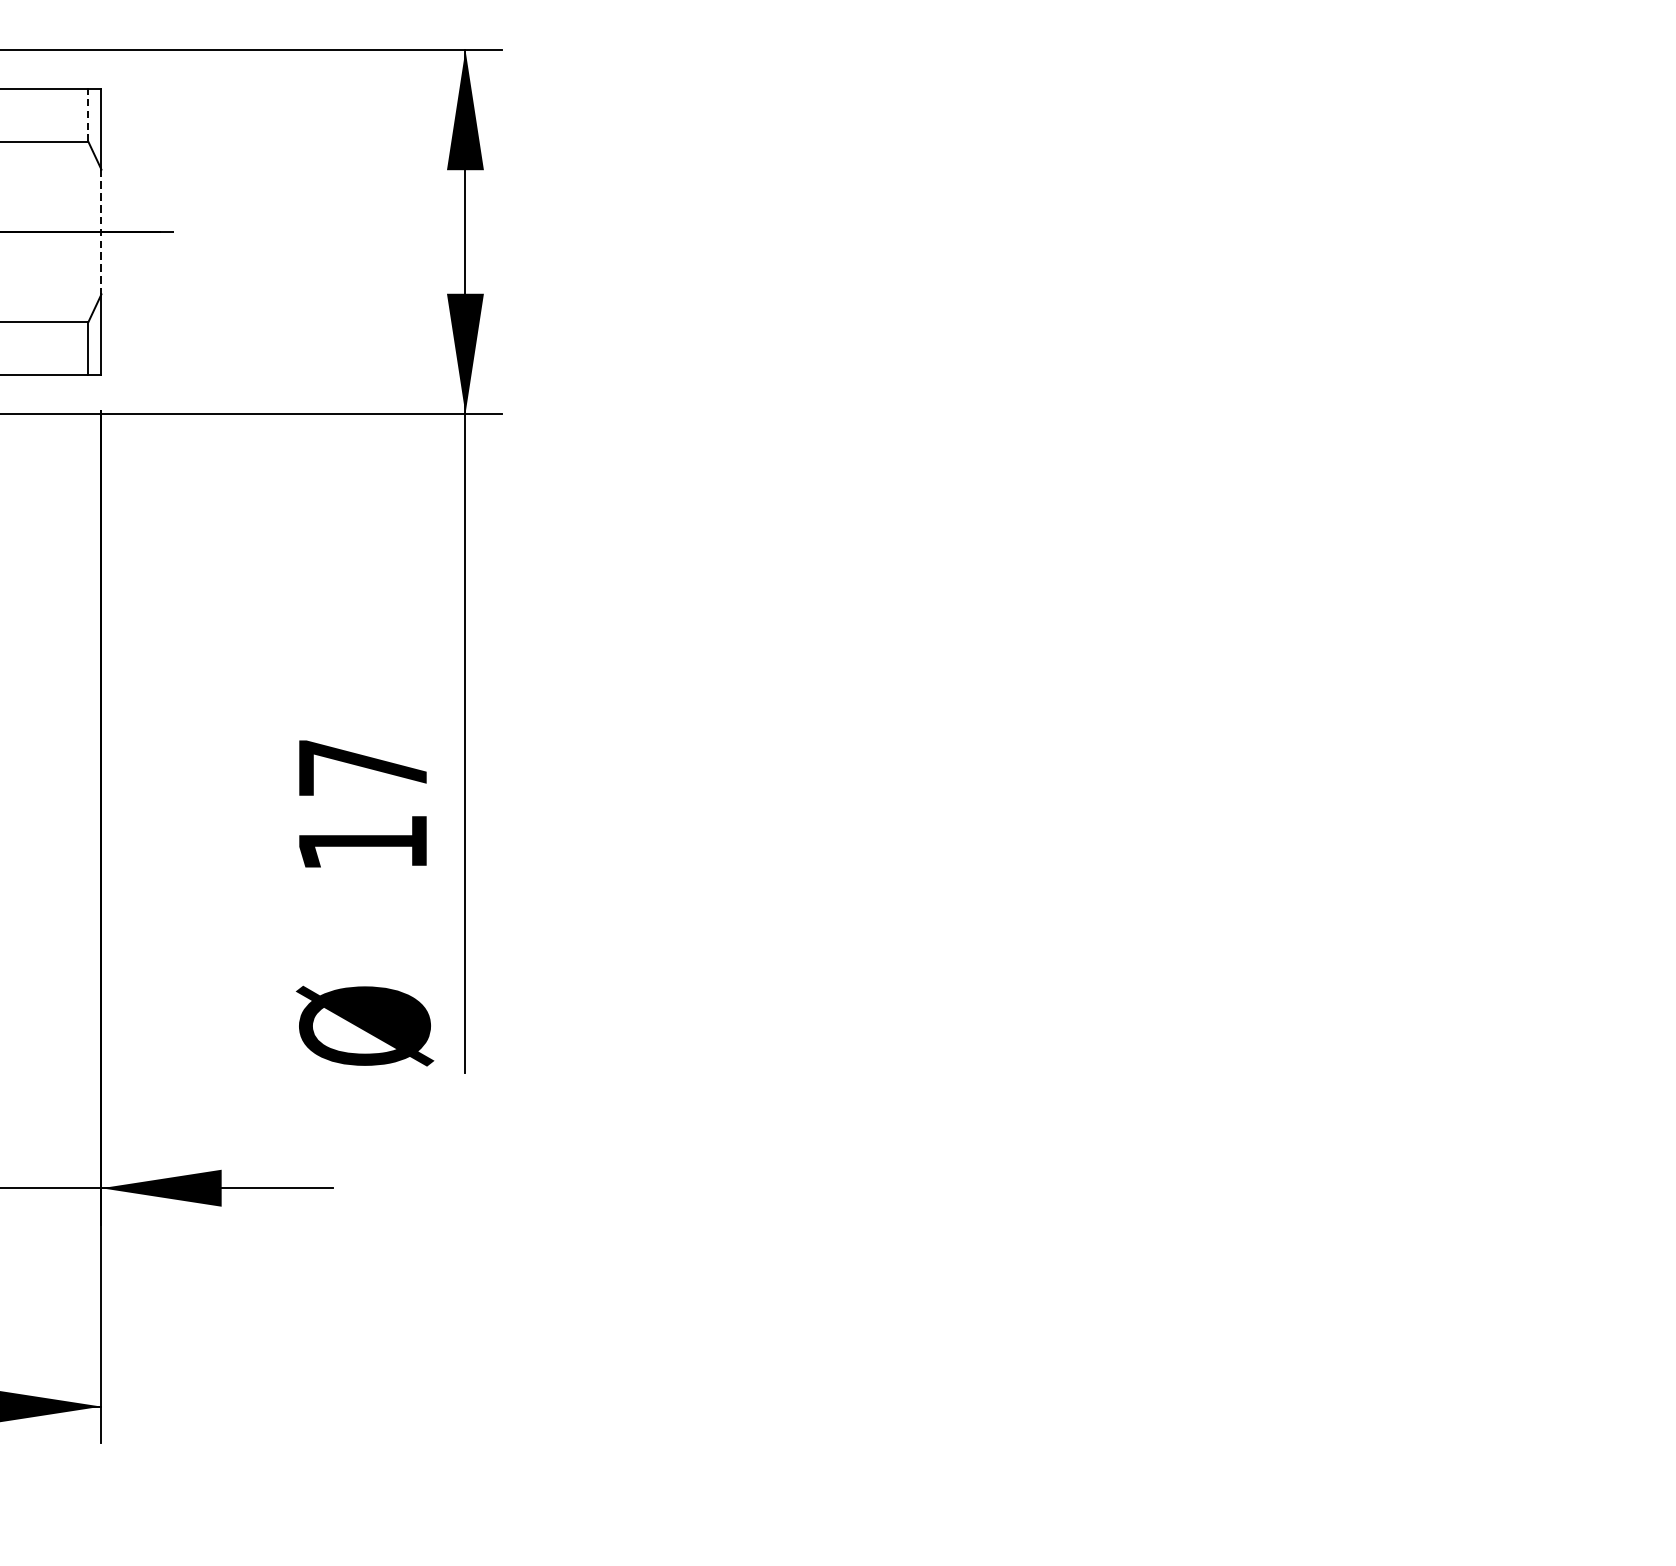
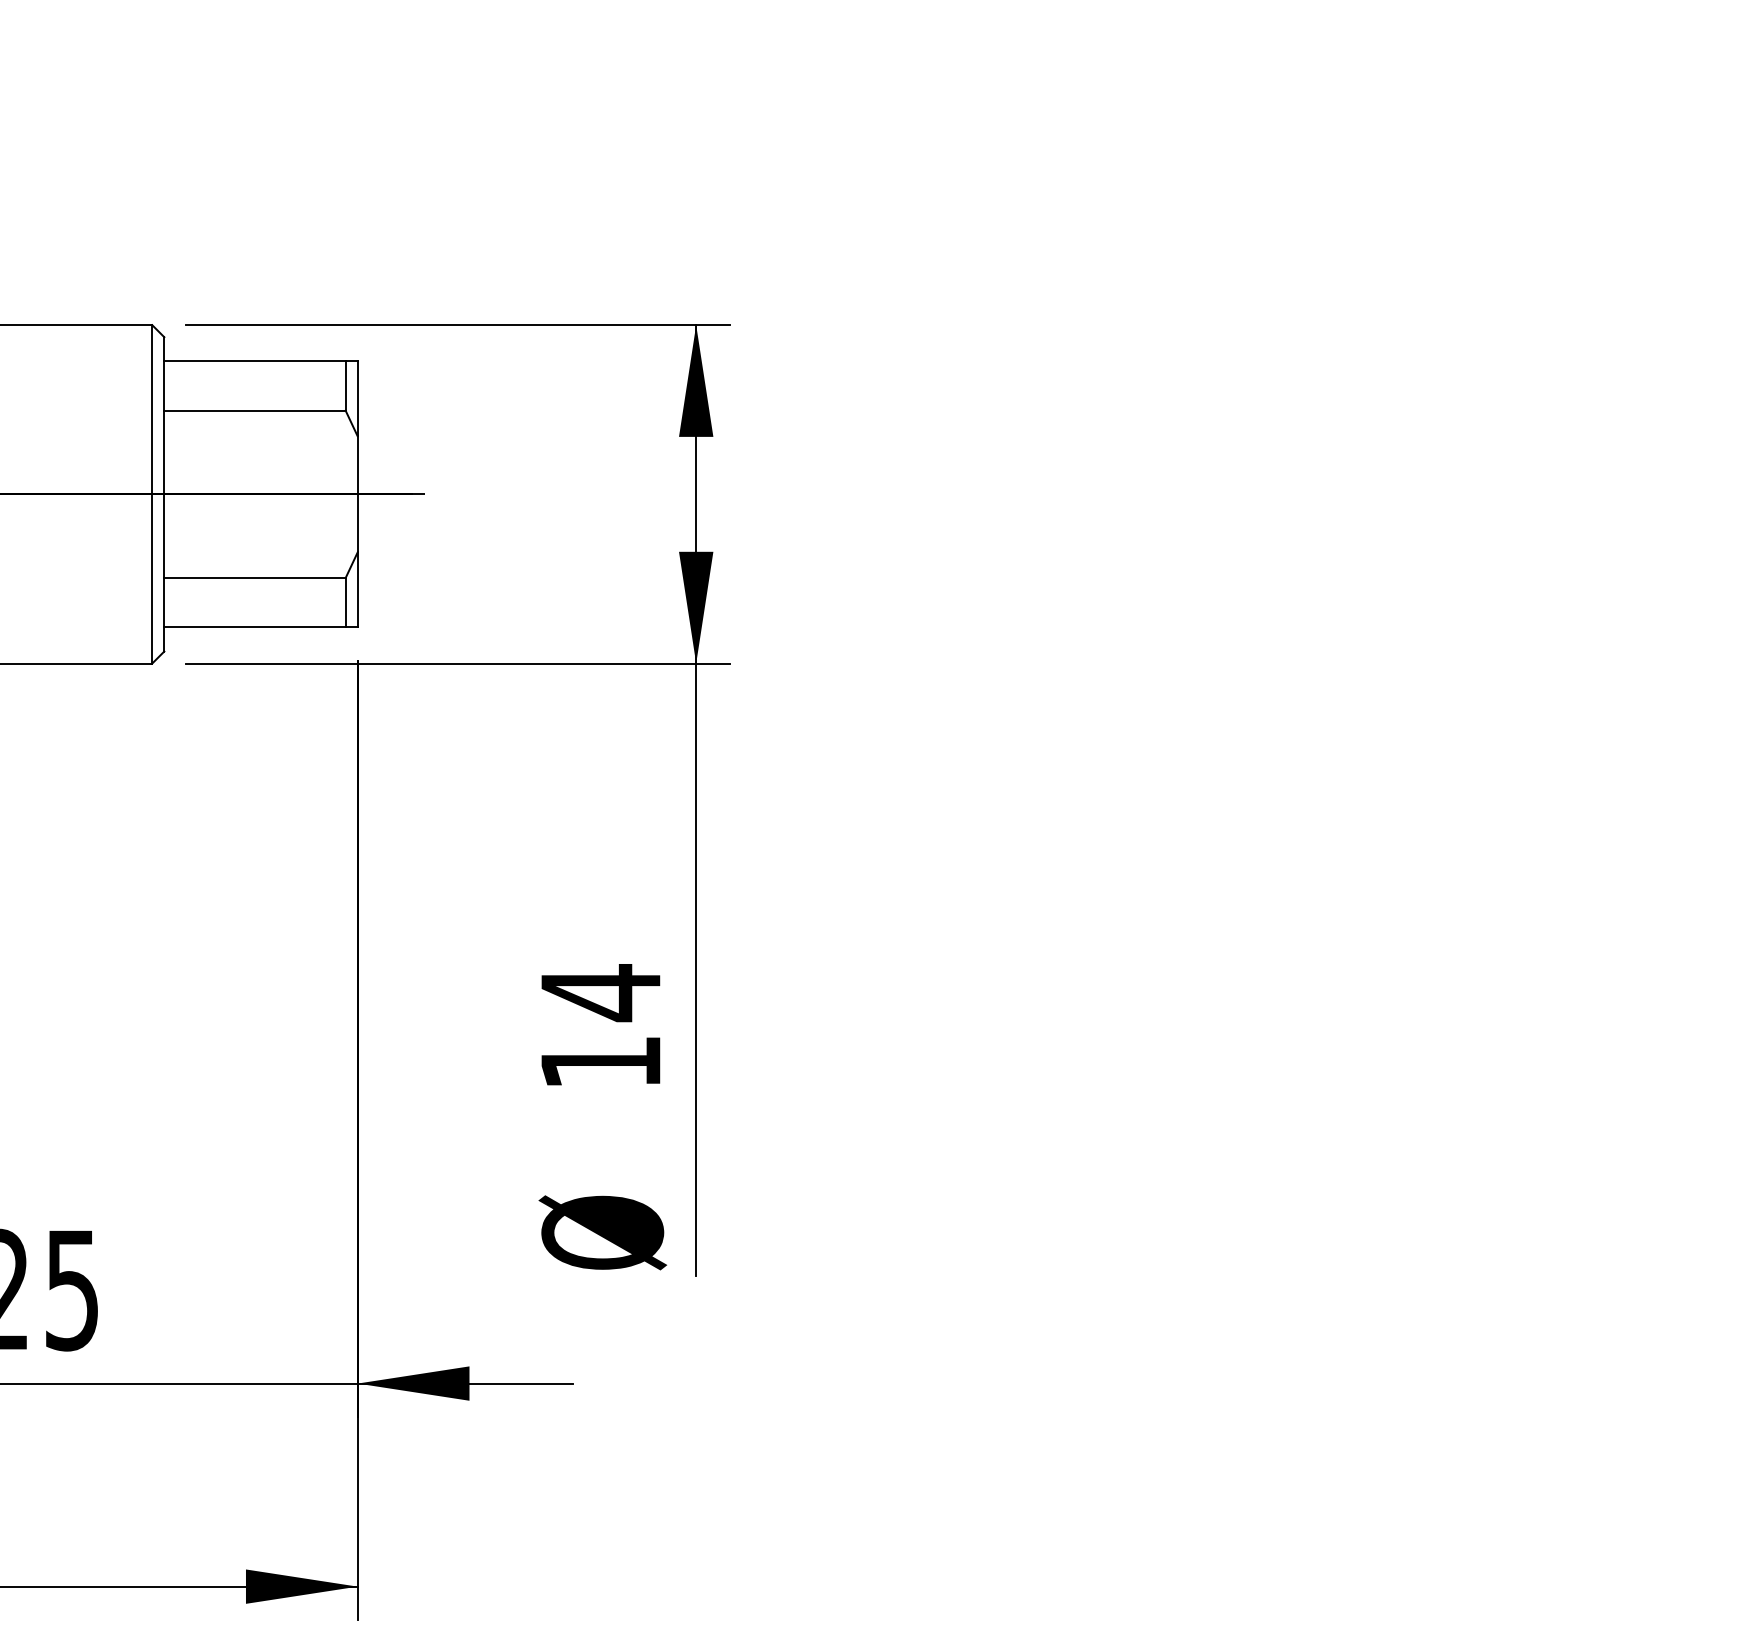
line: (88, 115) -> (345, 386), dashed -> solid
line: (101, 232) -> (357, 494), dashed -> solid
text: (362, 768) -> (600, 993), 17 -> 14

